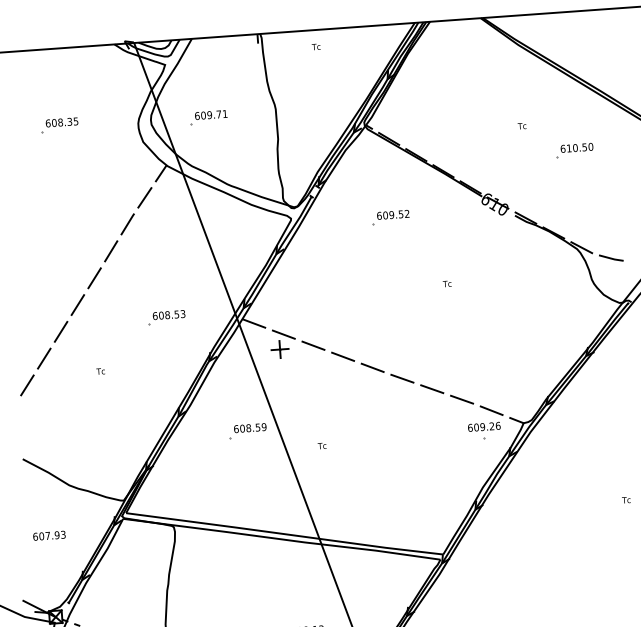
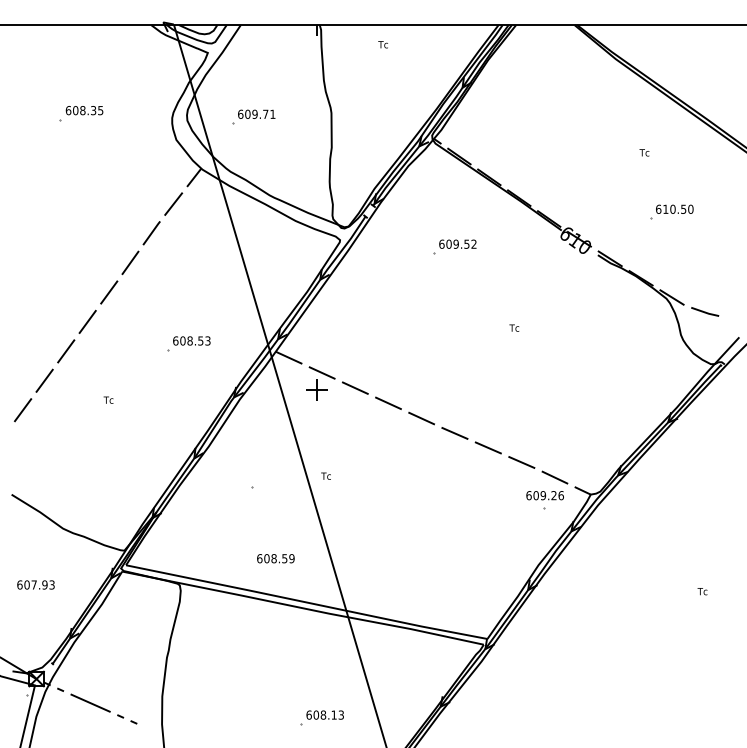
text: (522, 125) -> (644, 152), moved
part: (574, 149) -> (671, 211), moved
text: (249, 427) -> (275, 558), moved
text: (321, 445) -> (325, 475), moved

